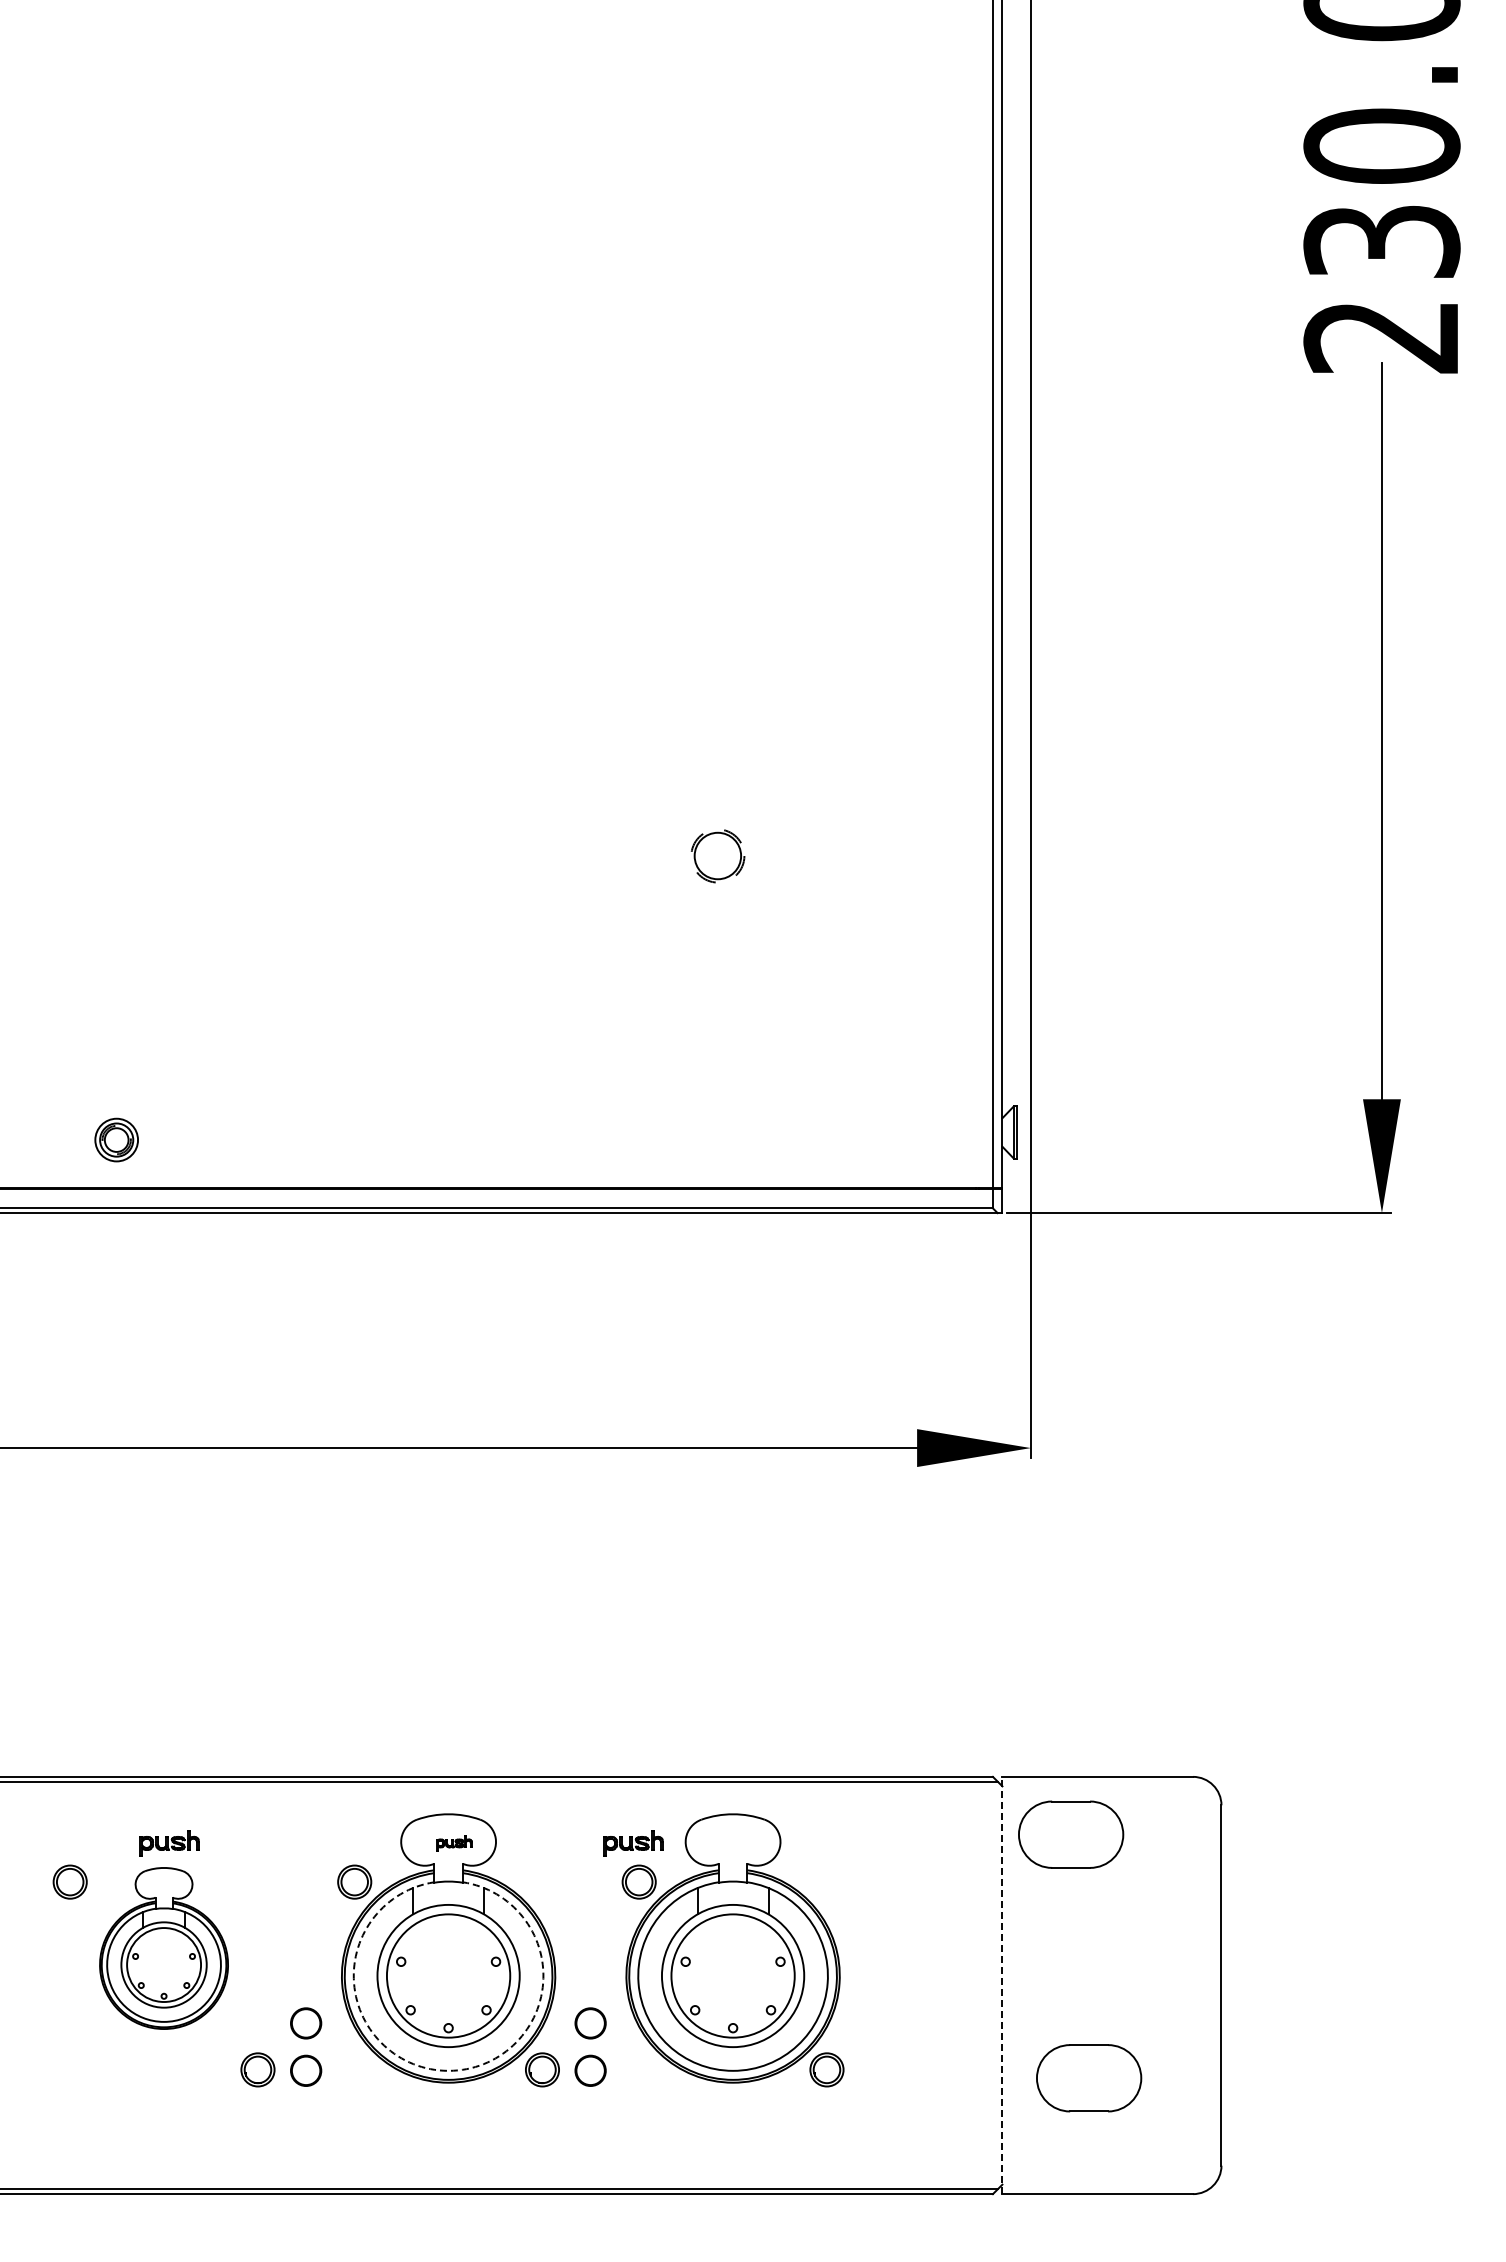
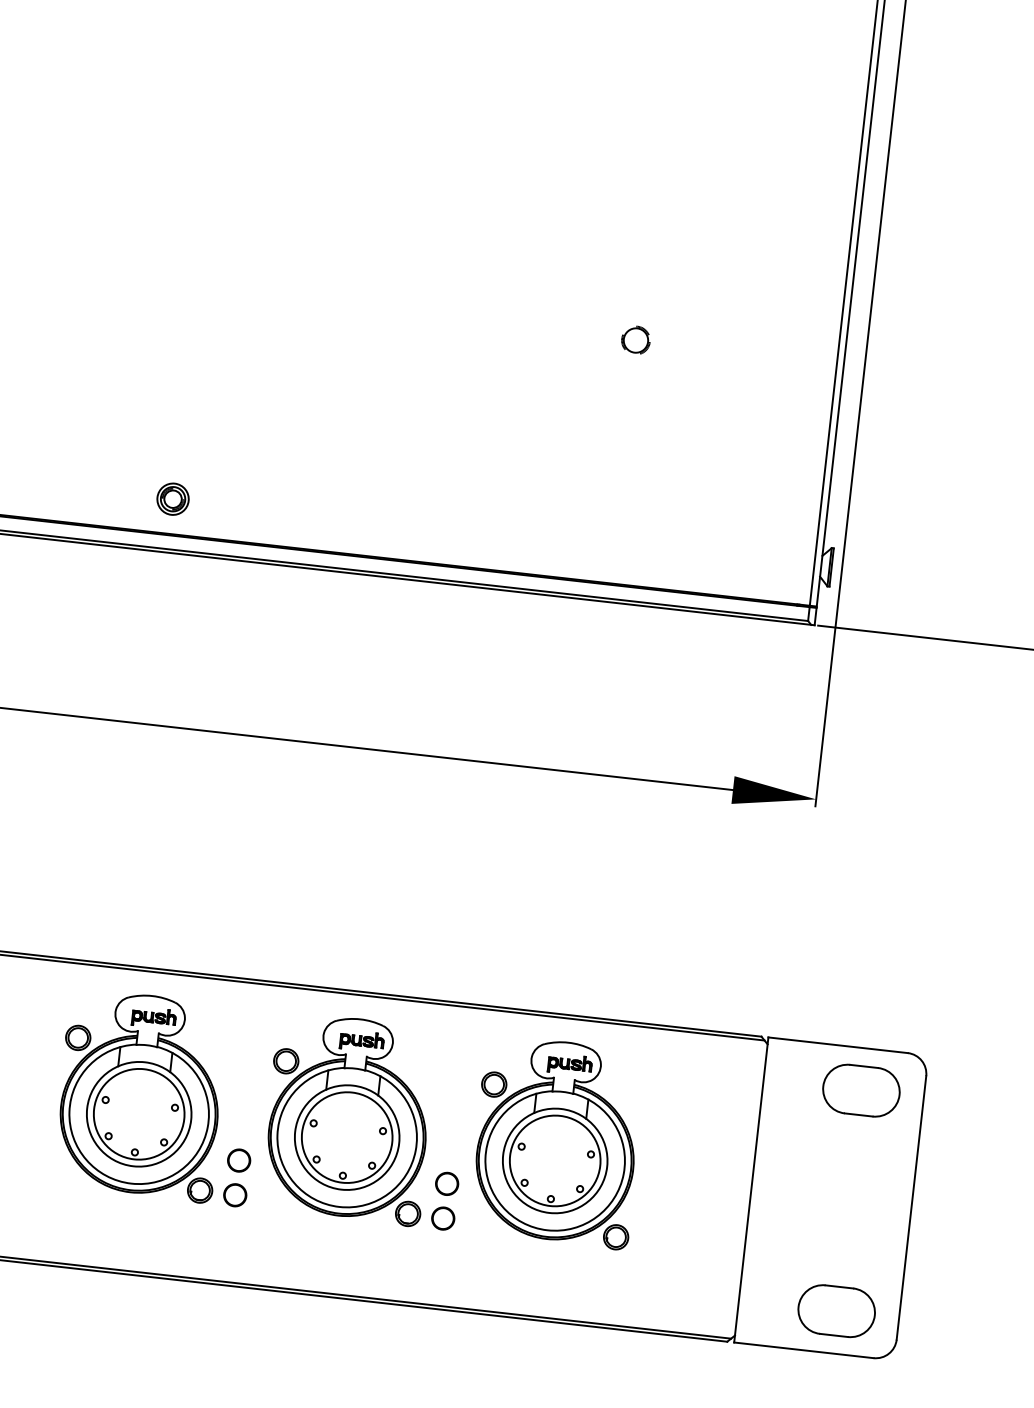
part: (717, 854) -> (635, 339), size x0.71
part: (1071, 1834) -> (861, 1090), moved
part: (454, 1843) -> (362, 1041), size x1.67
part: (633, 1843) -> (570, 1064), moved
part: (163, 1948) -> (141, 1094), size x1.67
line: (1002, 1985) -> (751, 1189), dashed -> solid
arc: (448, 2070) -> (339, 1206), dashed -> solid
part: (1089, 2078) -> (836, 1311), moved

